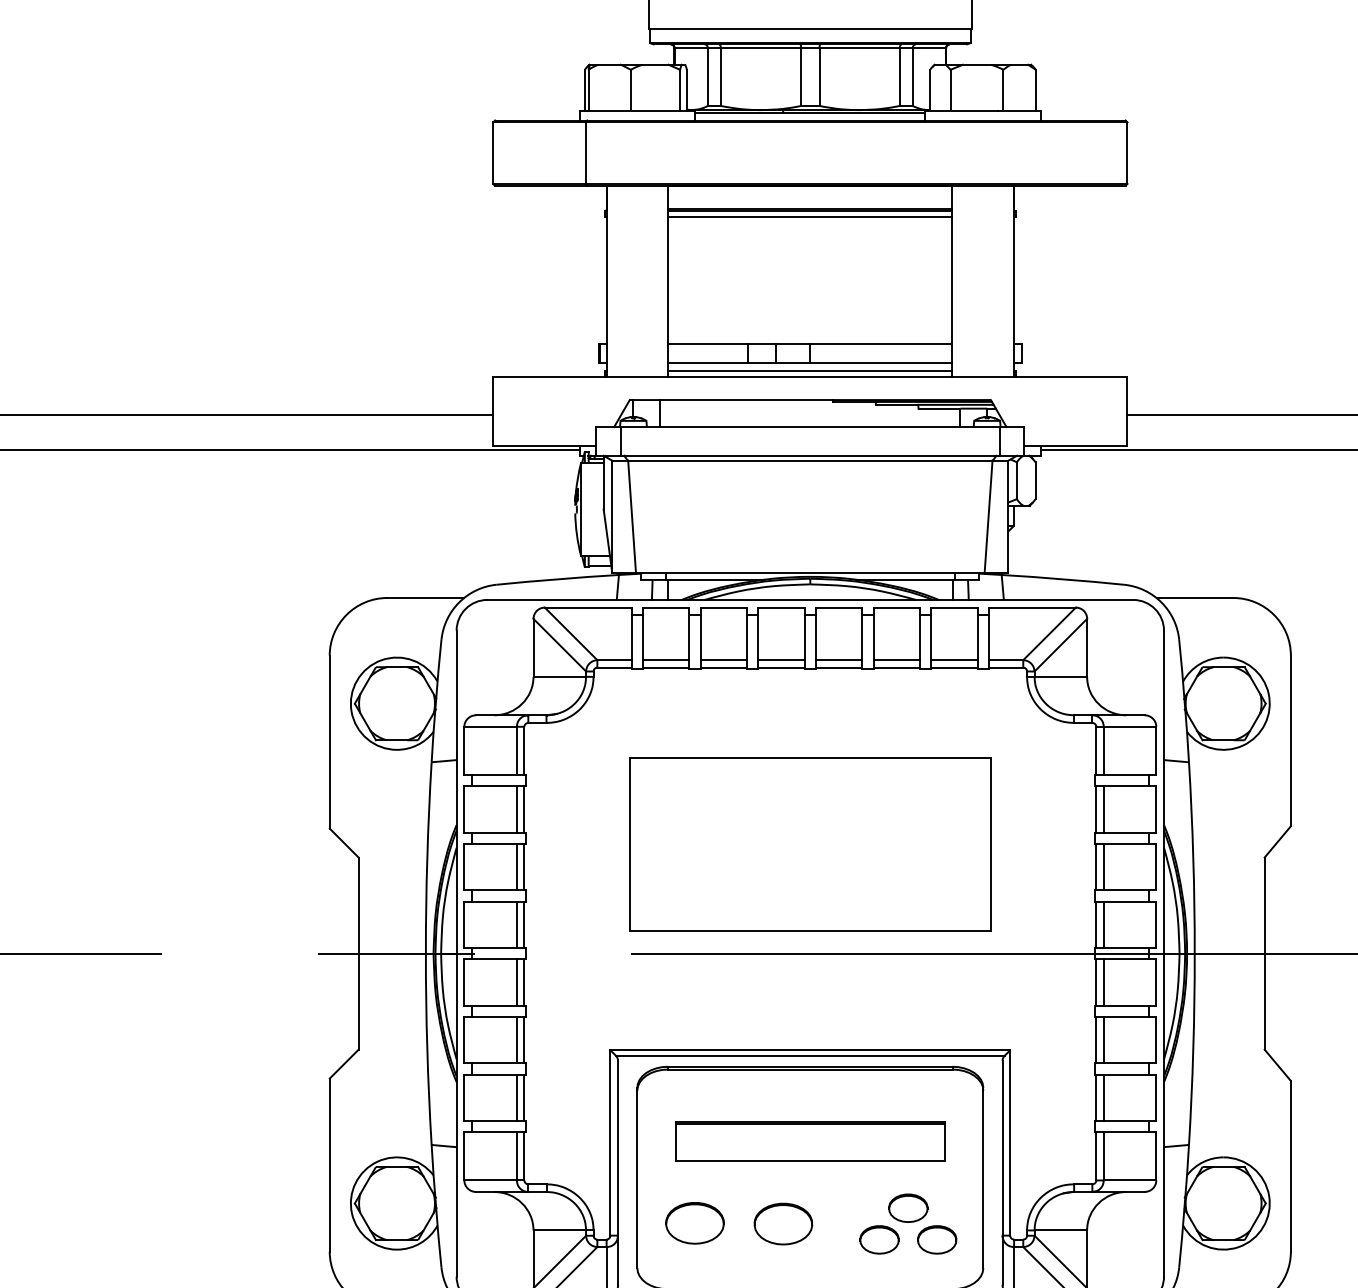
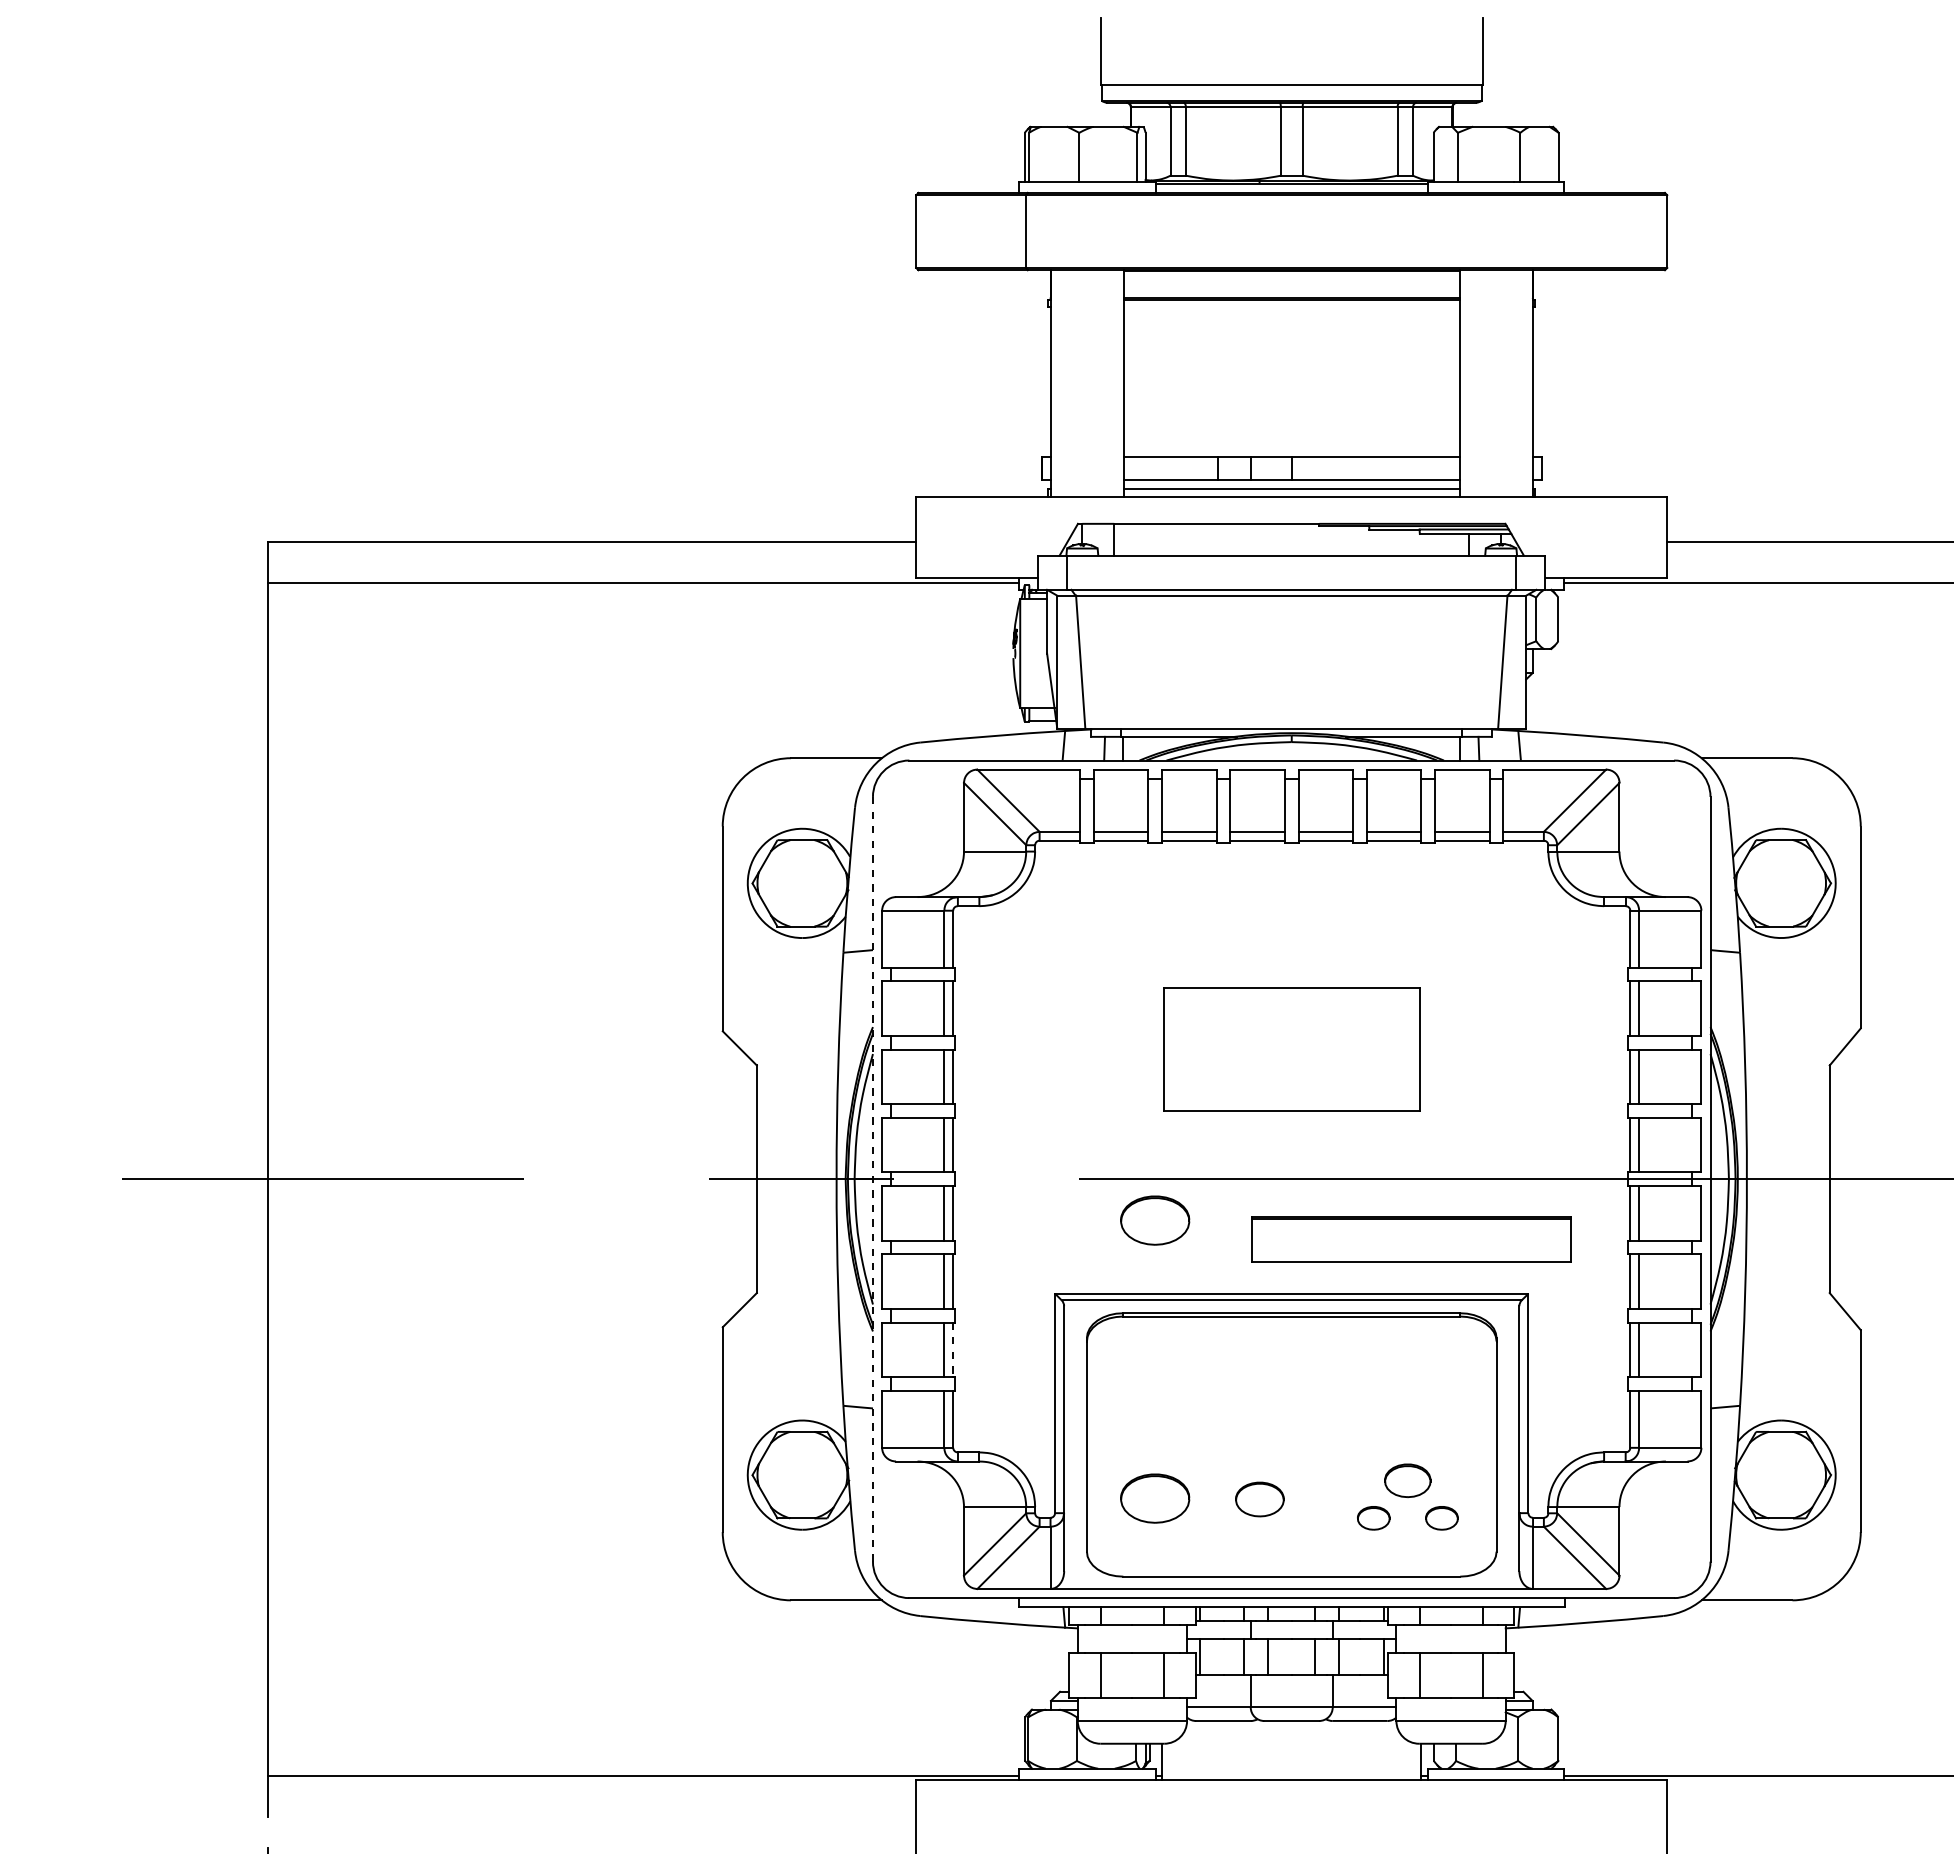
line: (810, 217) -> (1291, 307), removed
part: (810, 844) -> (1291, 1049), size x0.6
line: (456, 953) -> (872, 1179), solid -> dashed
part: (695, 988) -> (1155, 1220), added
line: (524, 1098) -> (953, 1350), solid -> dashed
part: (810, 1141) -> (1411, 1239), moved
part: (783, 1224) -> (1259, 1499), size x0.7
part: (879, 1240) -> (1373, 1518), size x0.7
part: (936, 1240) -> (1441, 1518), size x0.7

